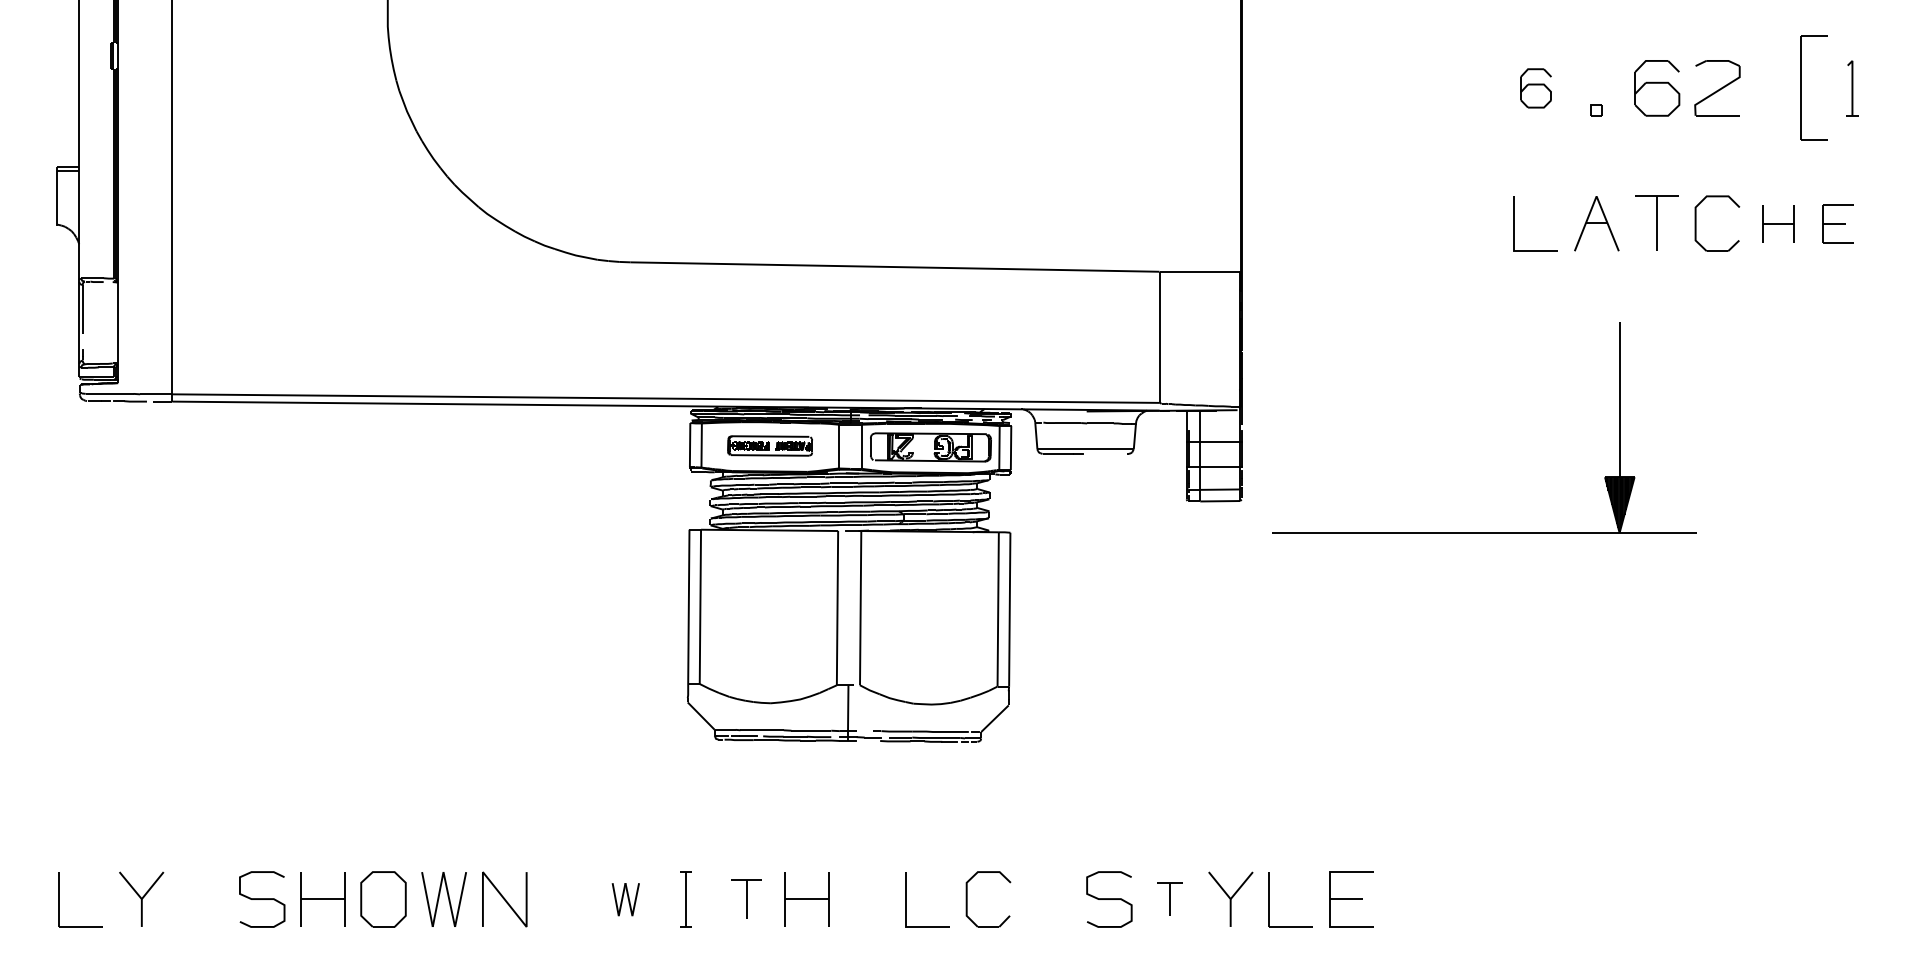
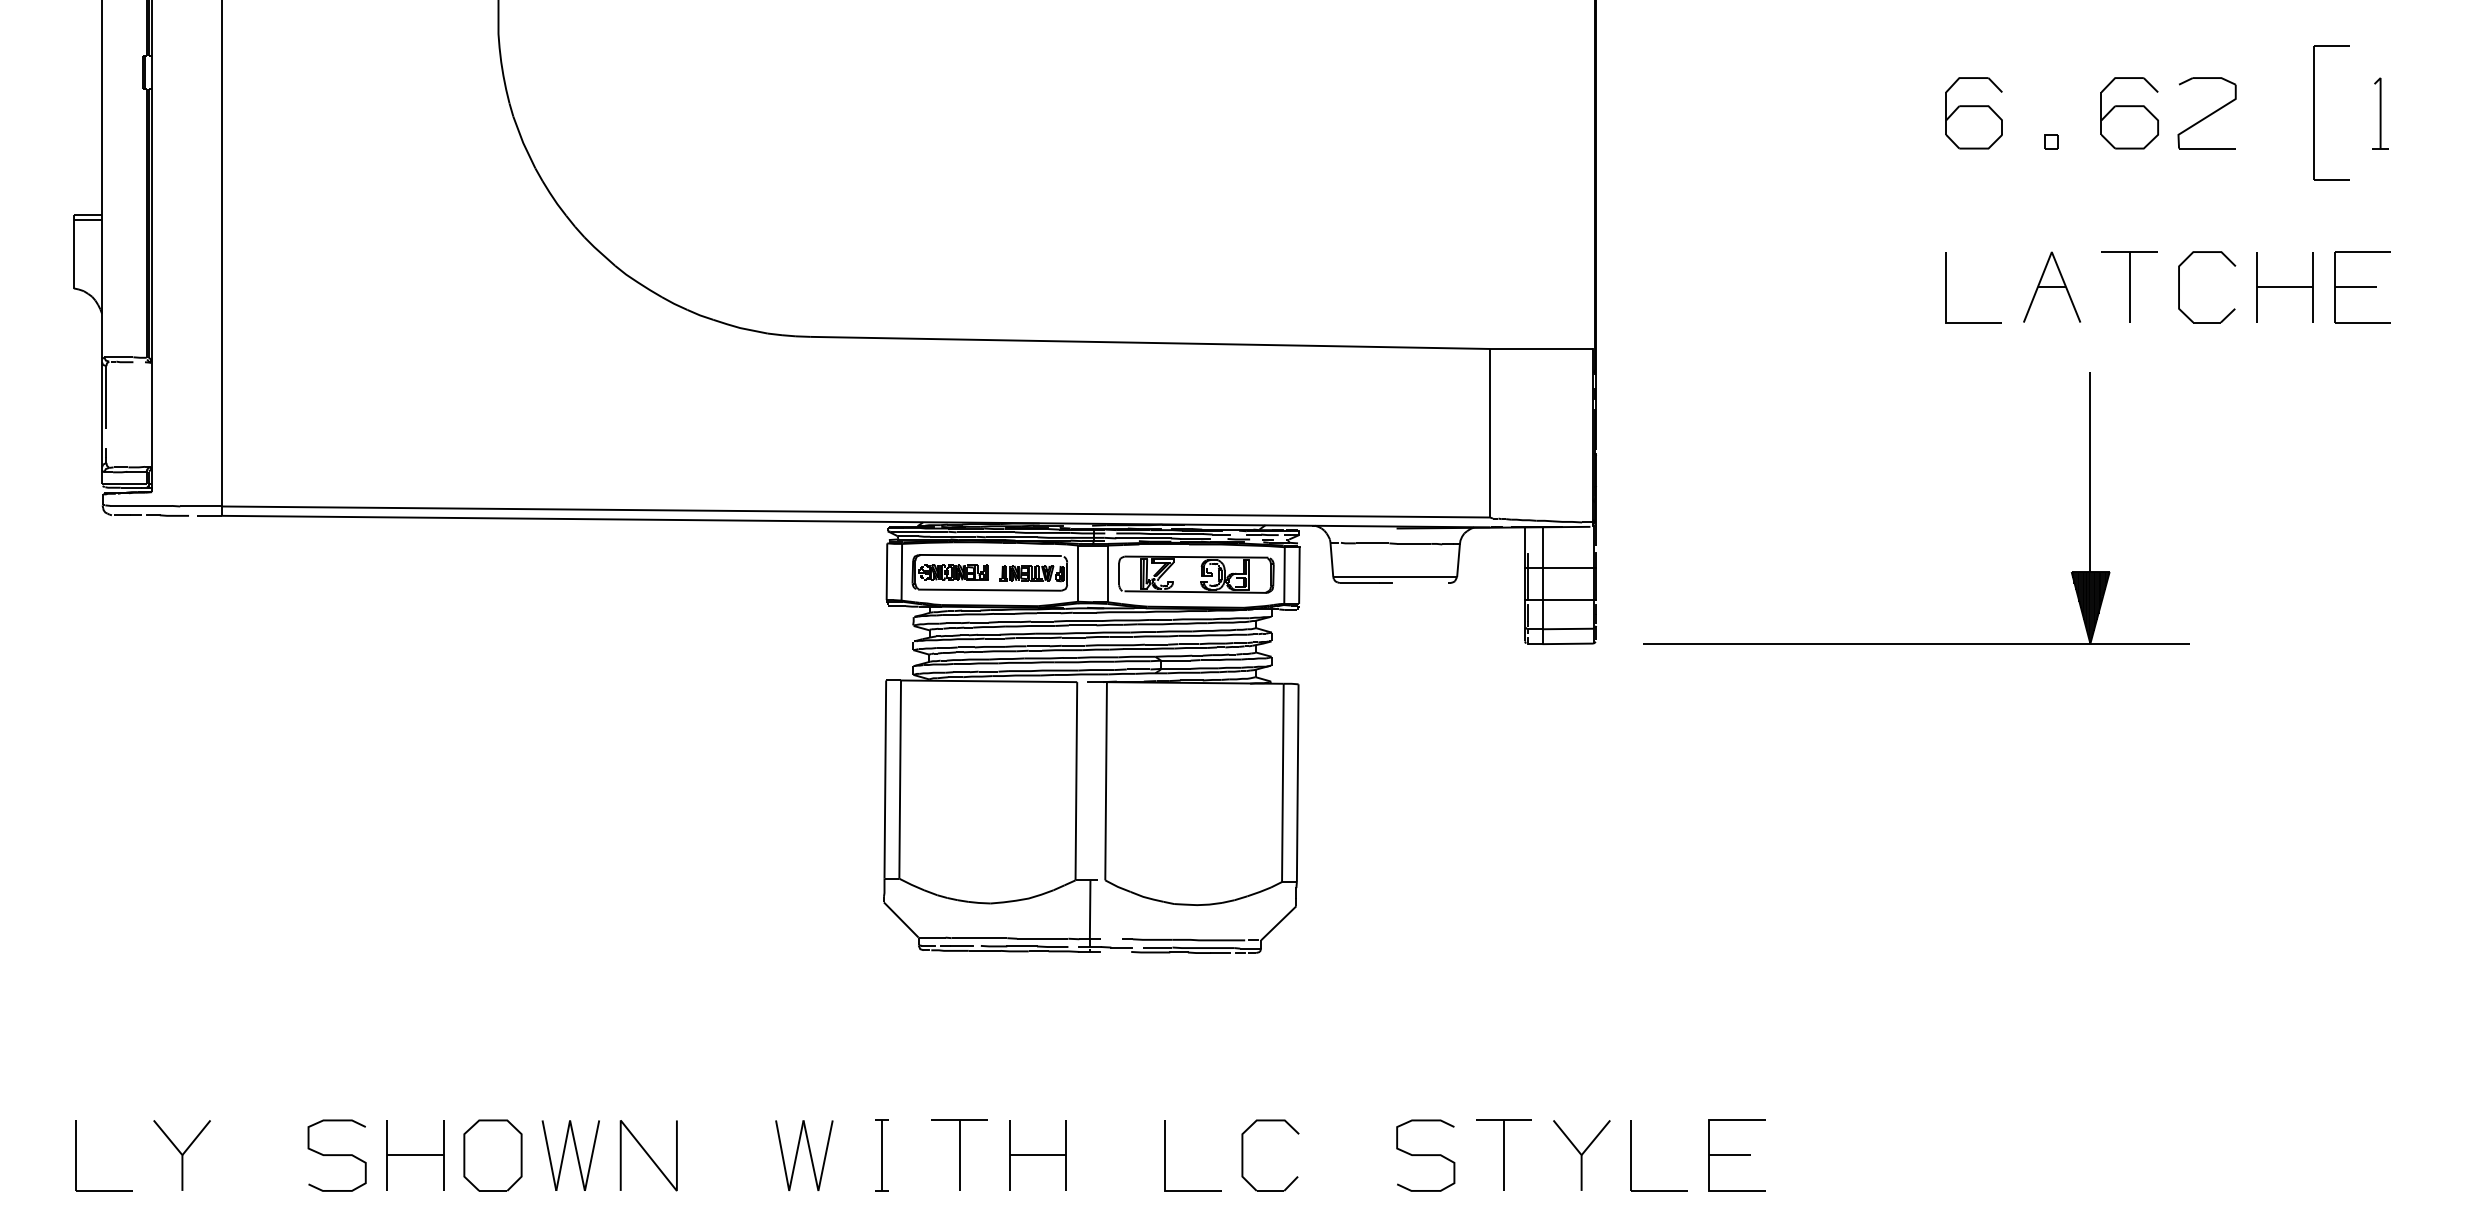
part: (1535, 88) -> (1973, 113), size x1.43
part: (1777, 223) -> (2284, 287), size x1.43
part: (1838, 223) -> (2362, 287), size x1.43
part: (769, 445) -> (989, 572), size x1.43
part: (1484, 532) -> (1916, 643), moved
part: (746, 898) -> (959, 1154), size x1.43
part: (1169, 898) -> (1503, 1154), size x1.67
part: (625, 899) -> (804, 1155), size x1.67

